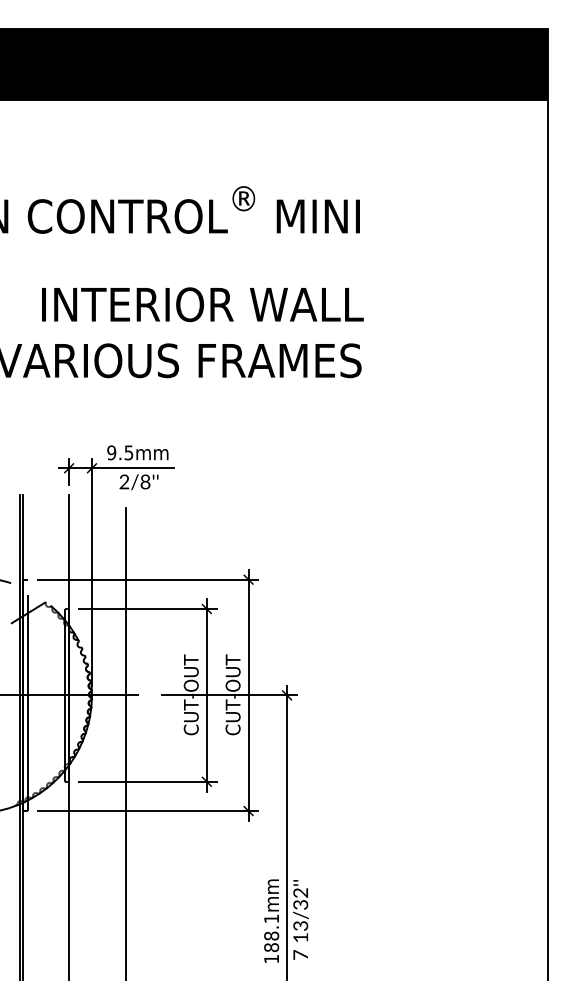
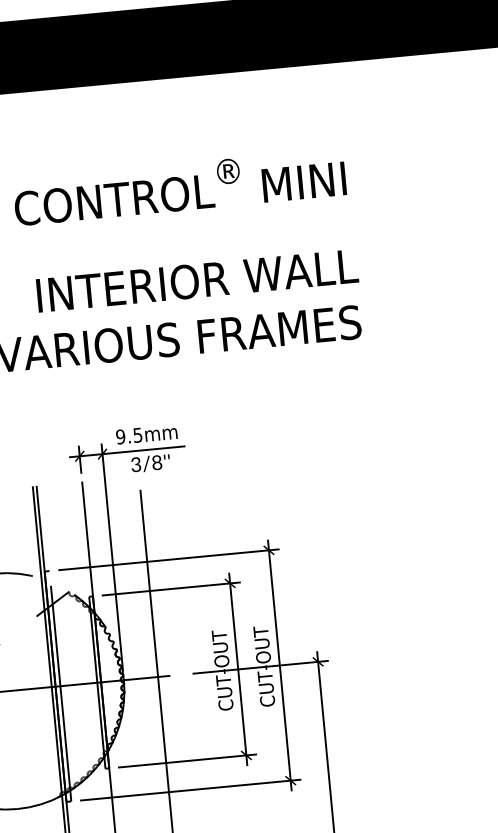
text: (124, 484) -> (136, 467), 2/8''\f] -> 3/8''\f]

